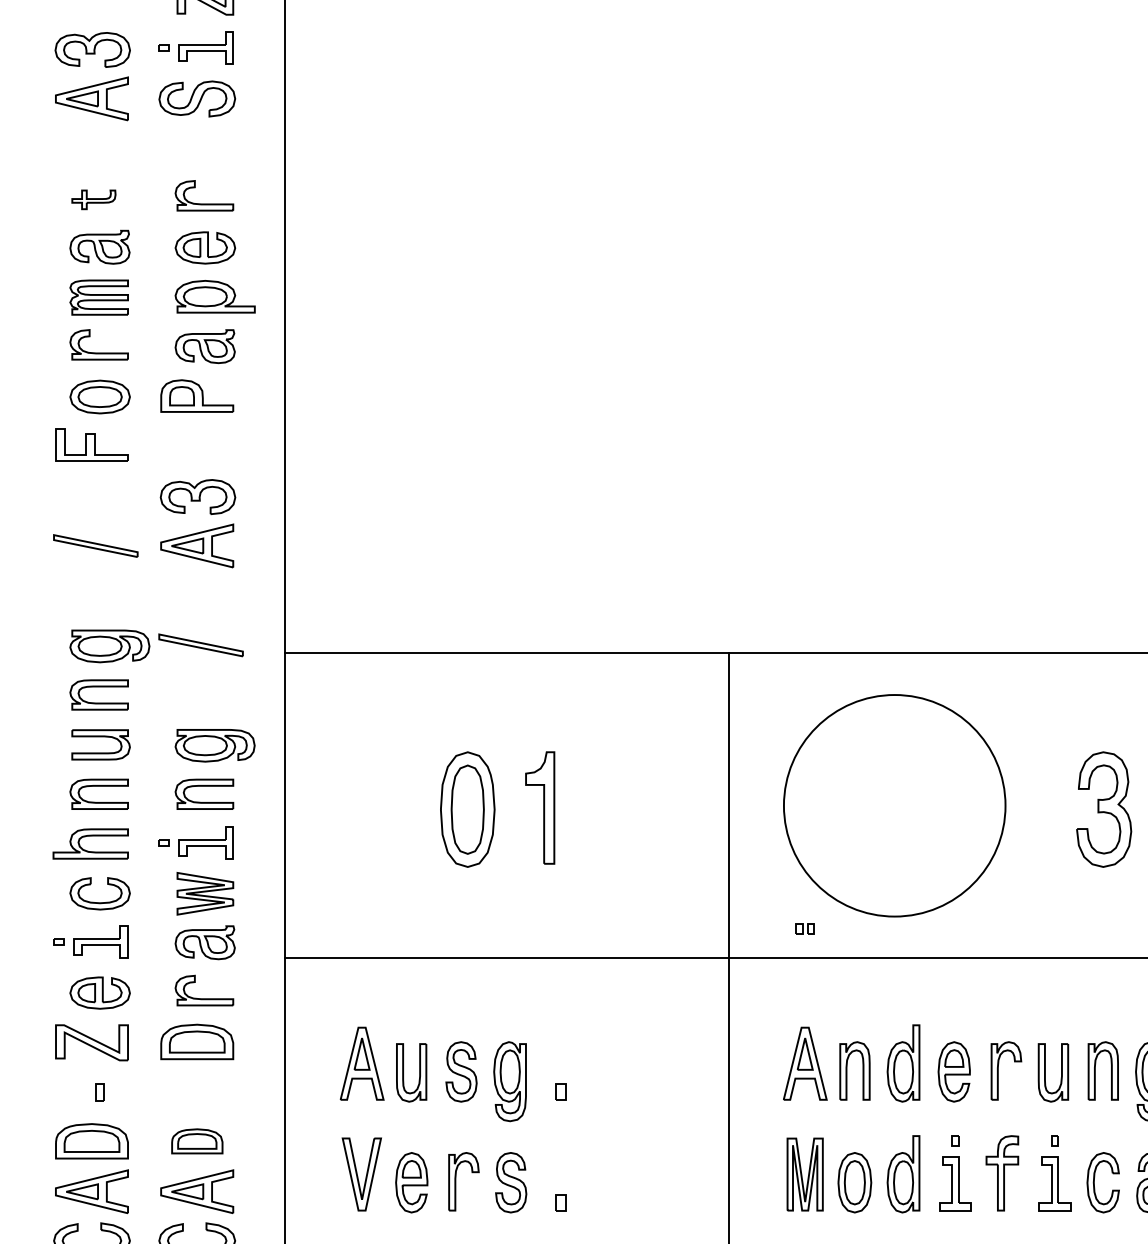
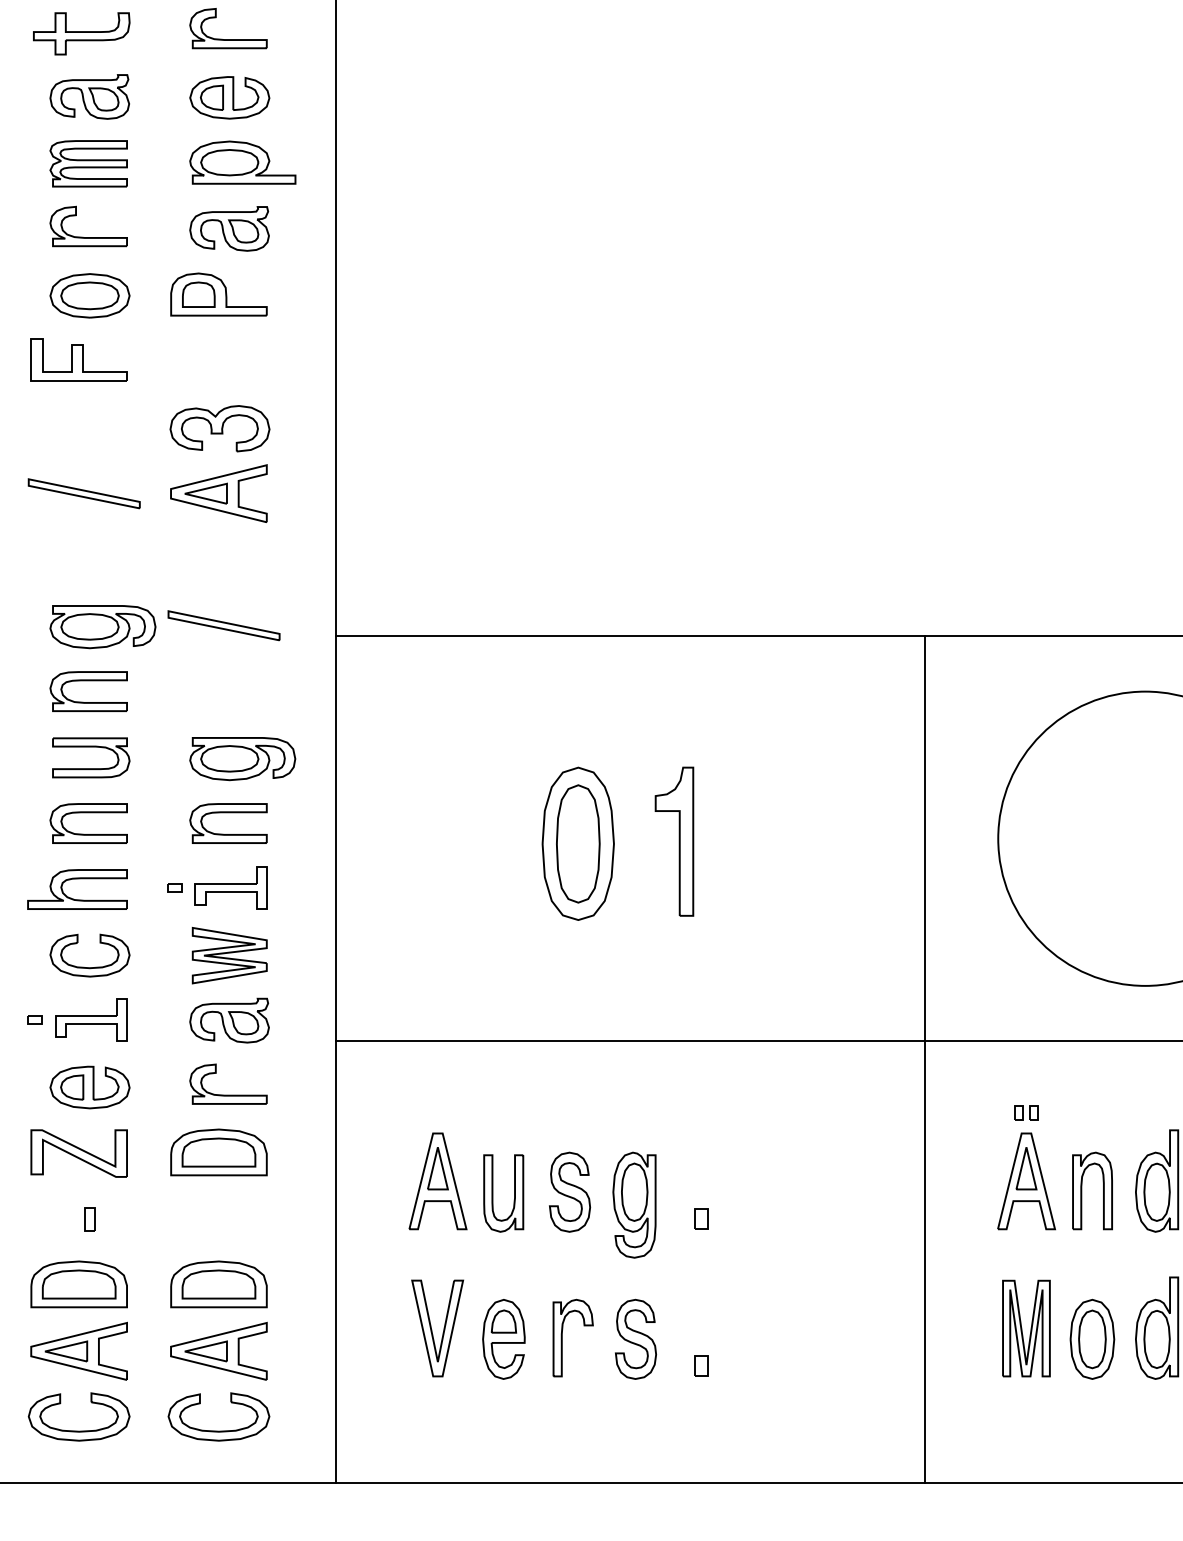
part: (93, 199) -> (81, 33), size x1.67
part: (804, 928) -> (1025, 1111), moved
part: (197, 1141) -> (219, 1284), size x1.43

